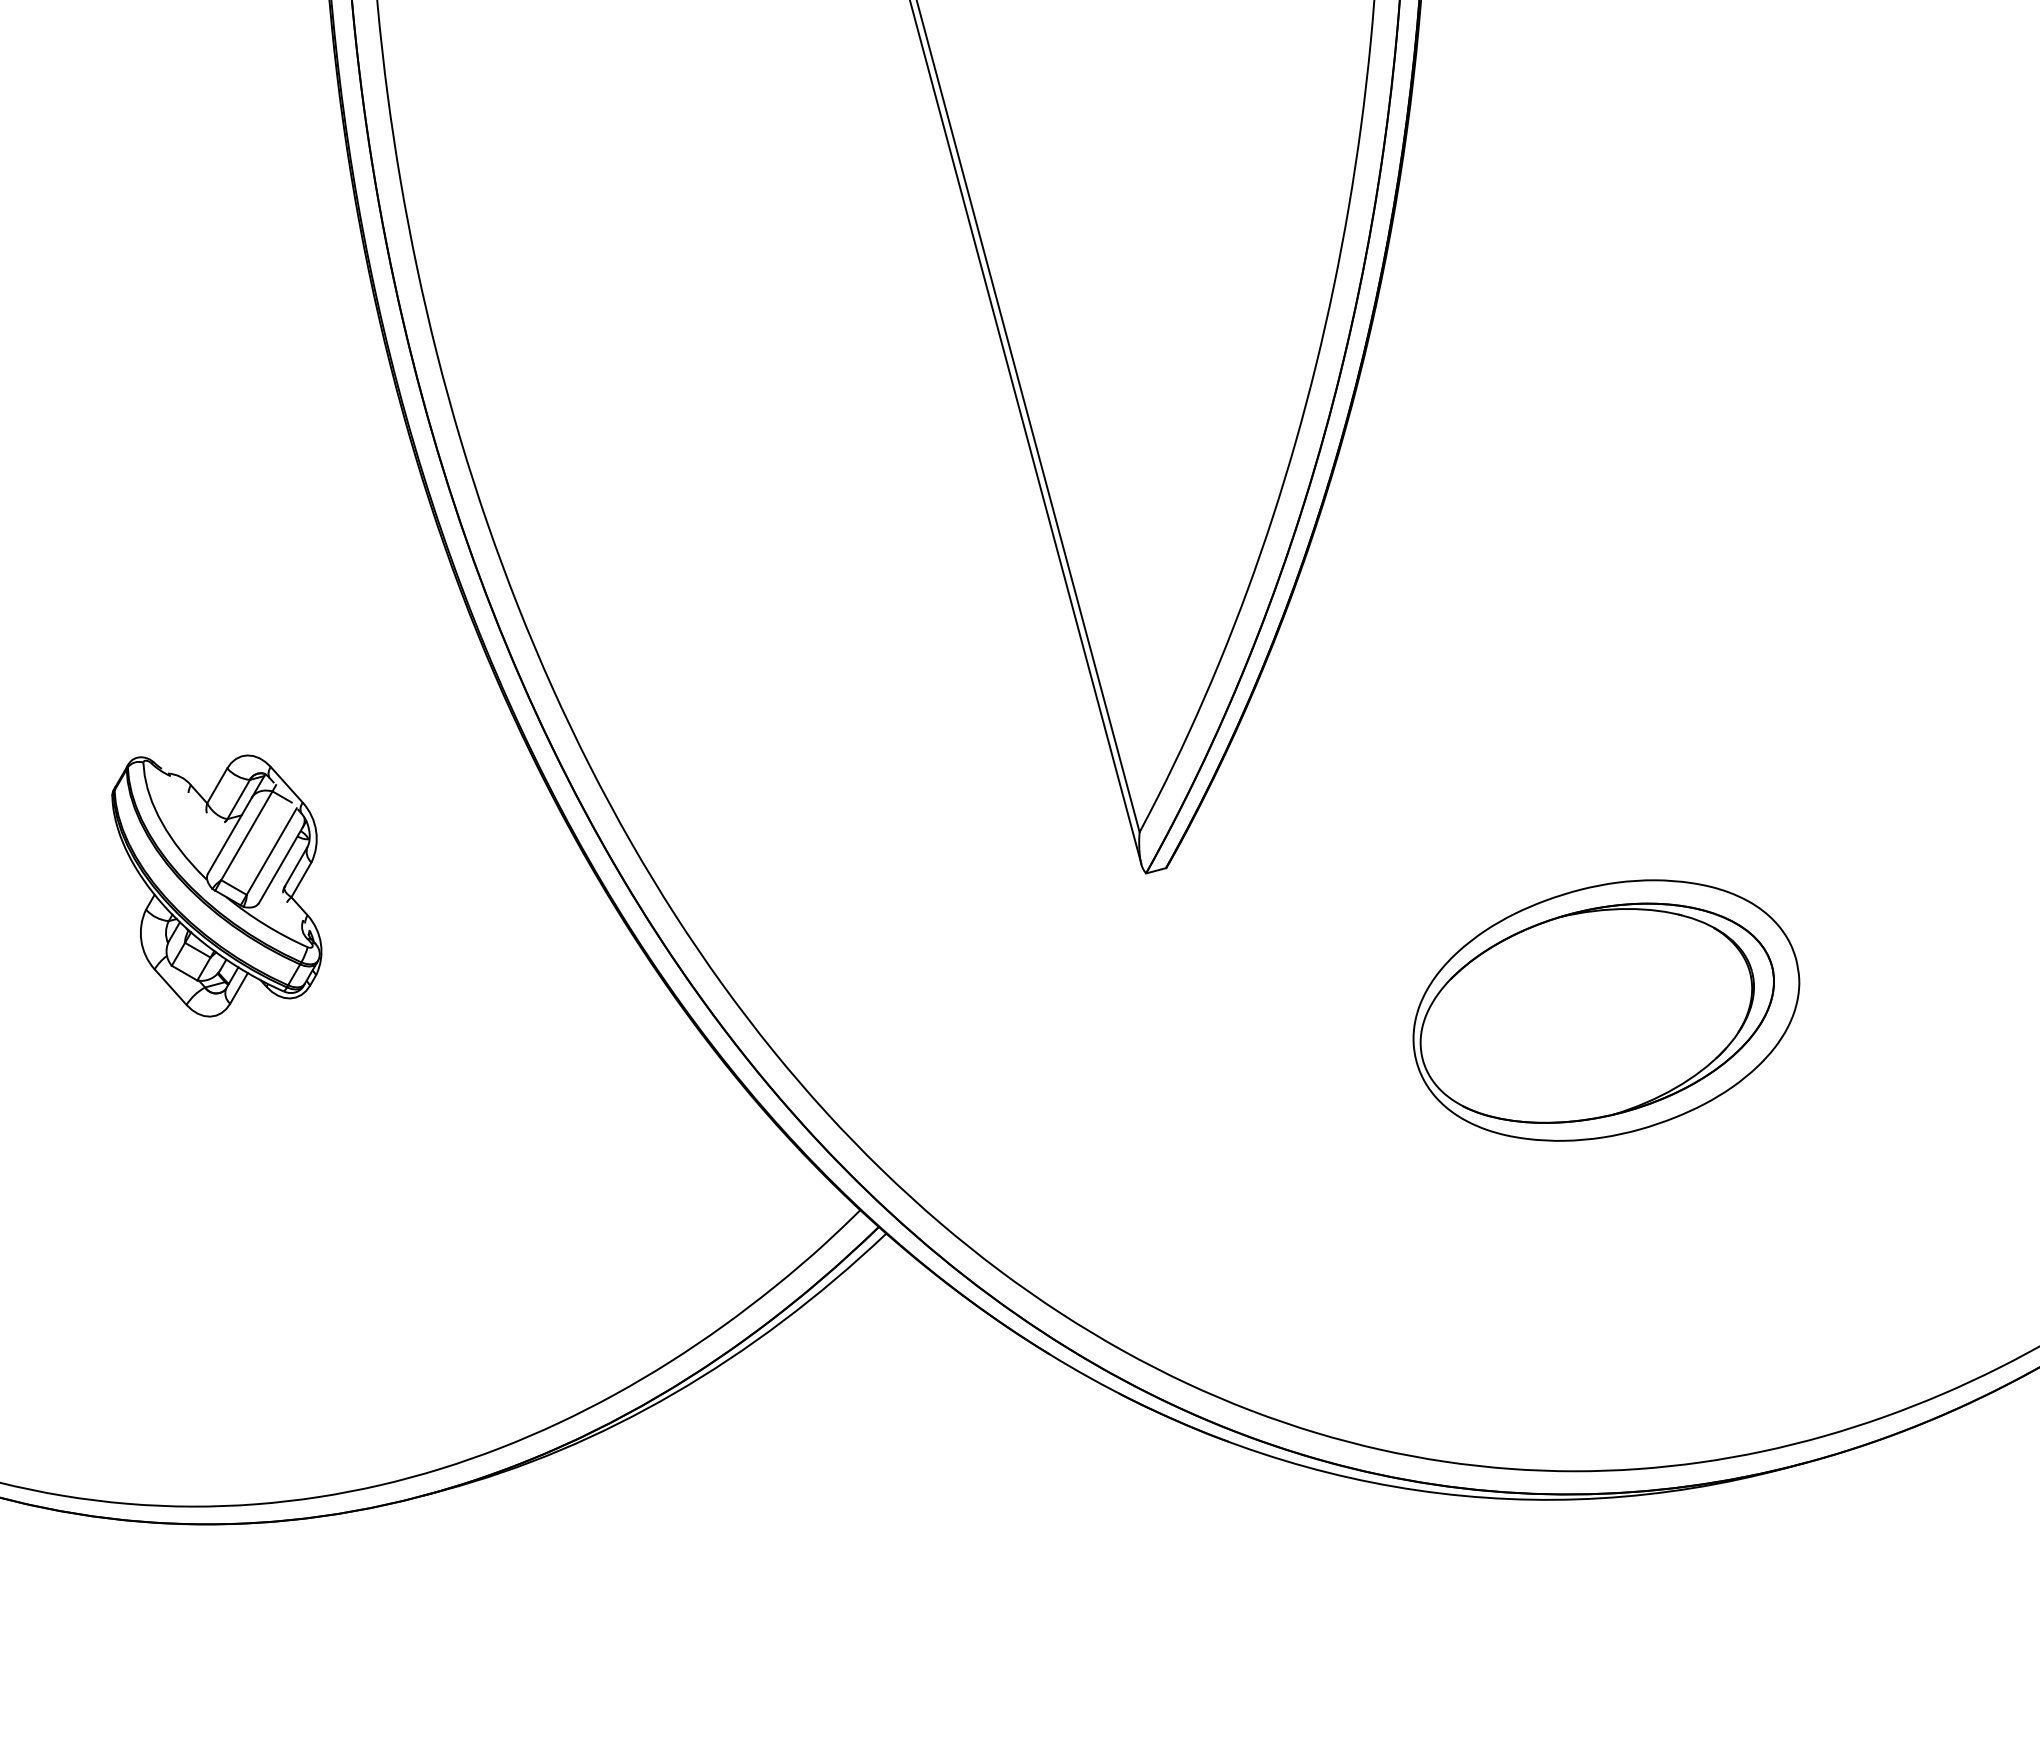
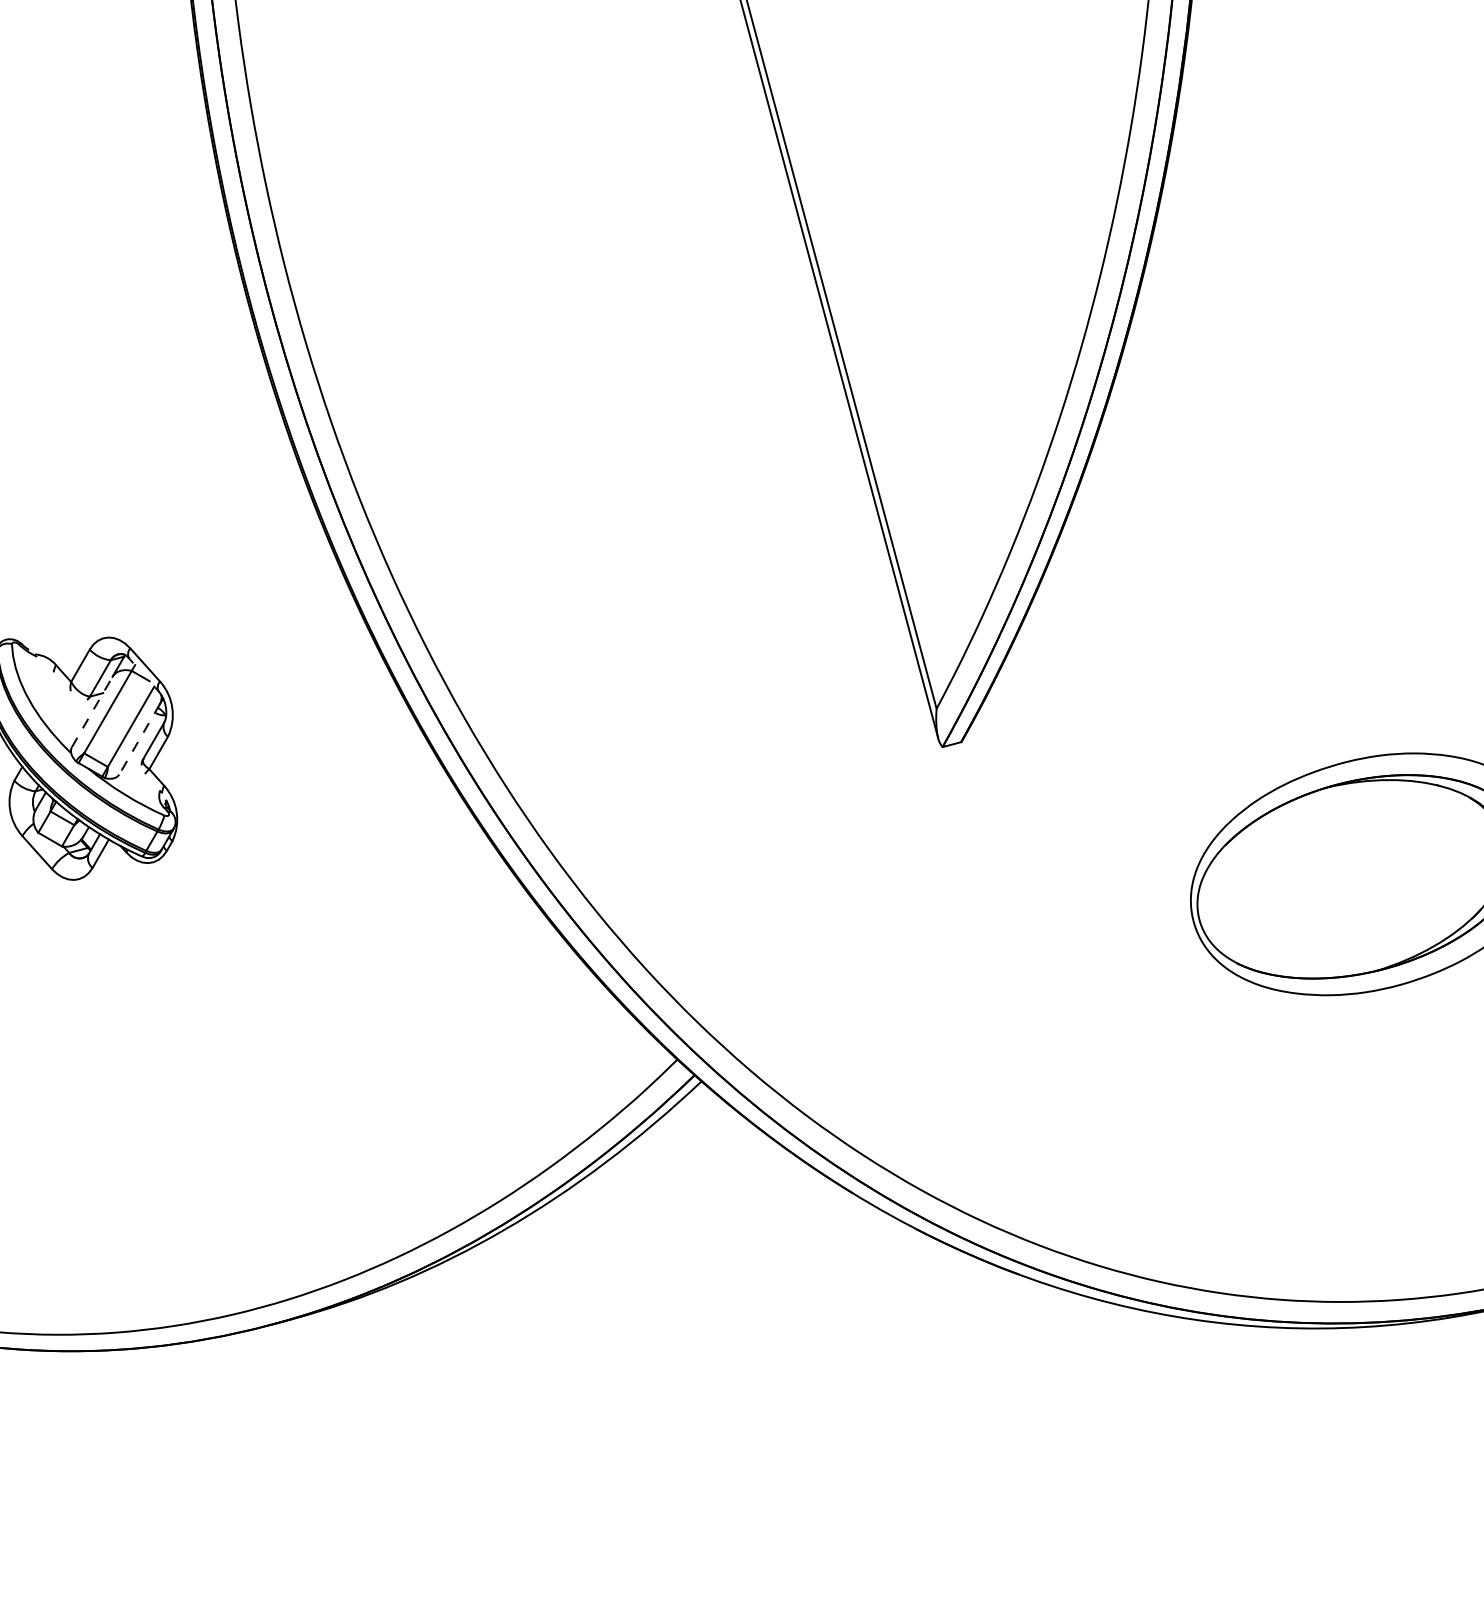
line: (229, 835) -> (91, 711), solid -> dashed
line: (280, 865) -> (139, 739), solid -> dashed

